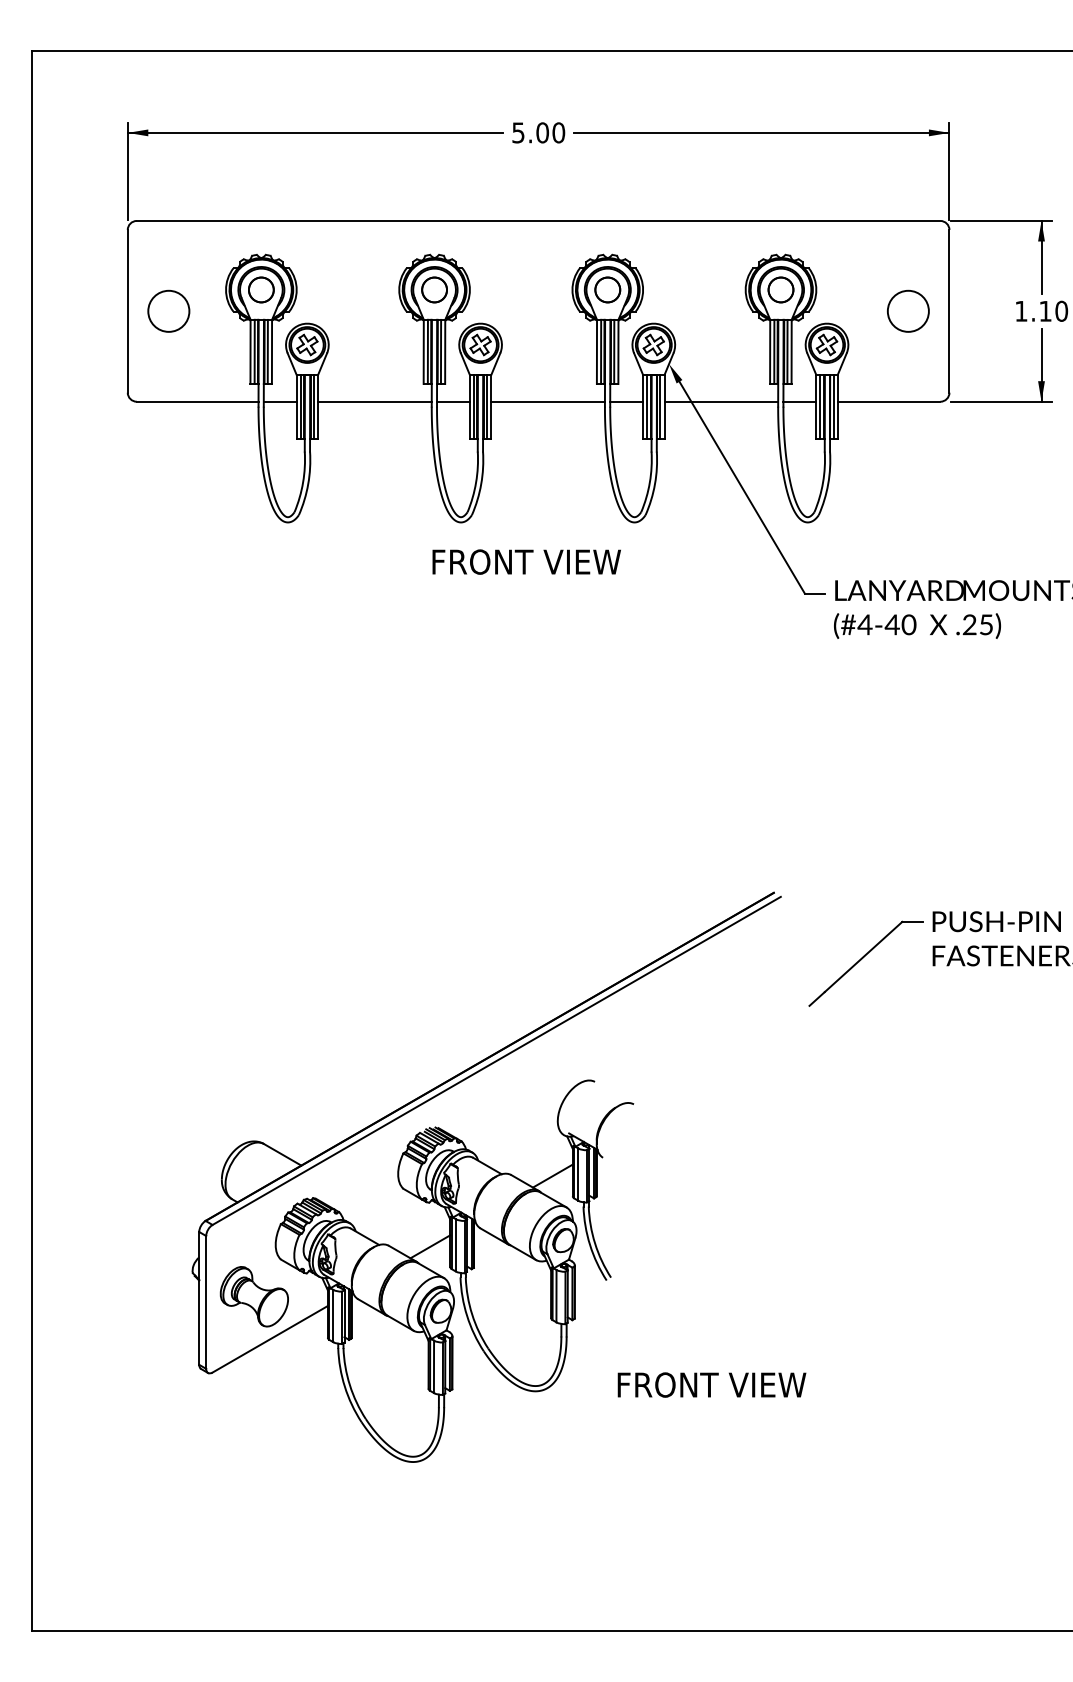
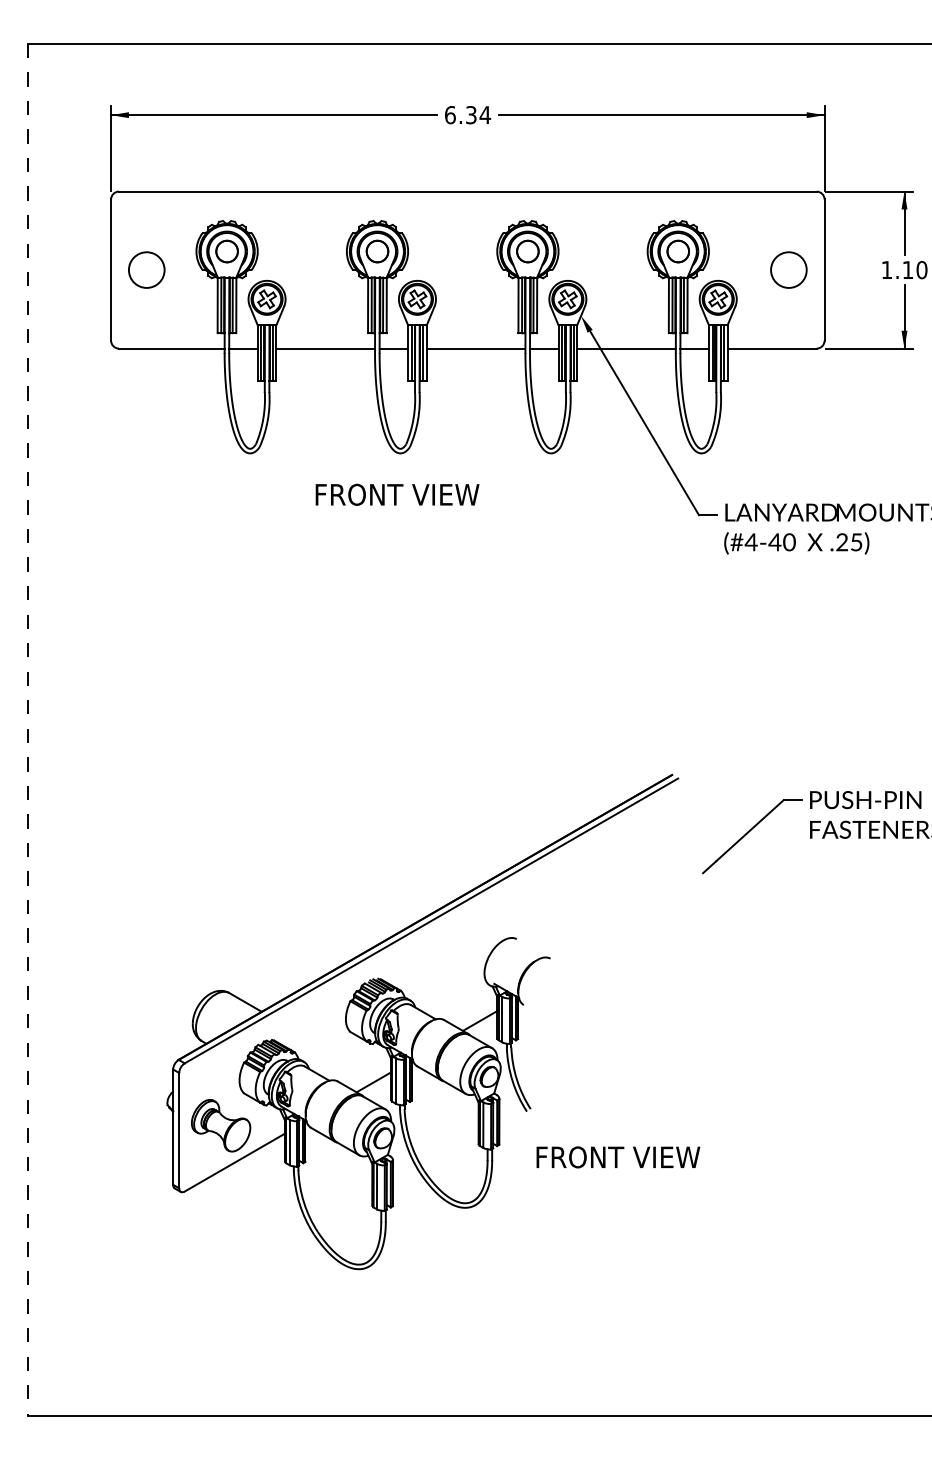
text: (539, 133) -> (468, 115), 5.00 -> 6.34
text: (526, 561) -> (397, 494), moved
line: (31, 841) -> (27, 730), solid -> dashed
text: (712, 1385) -> (618, 1157), moved

